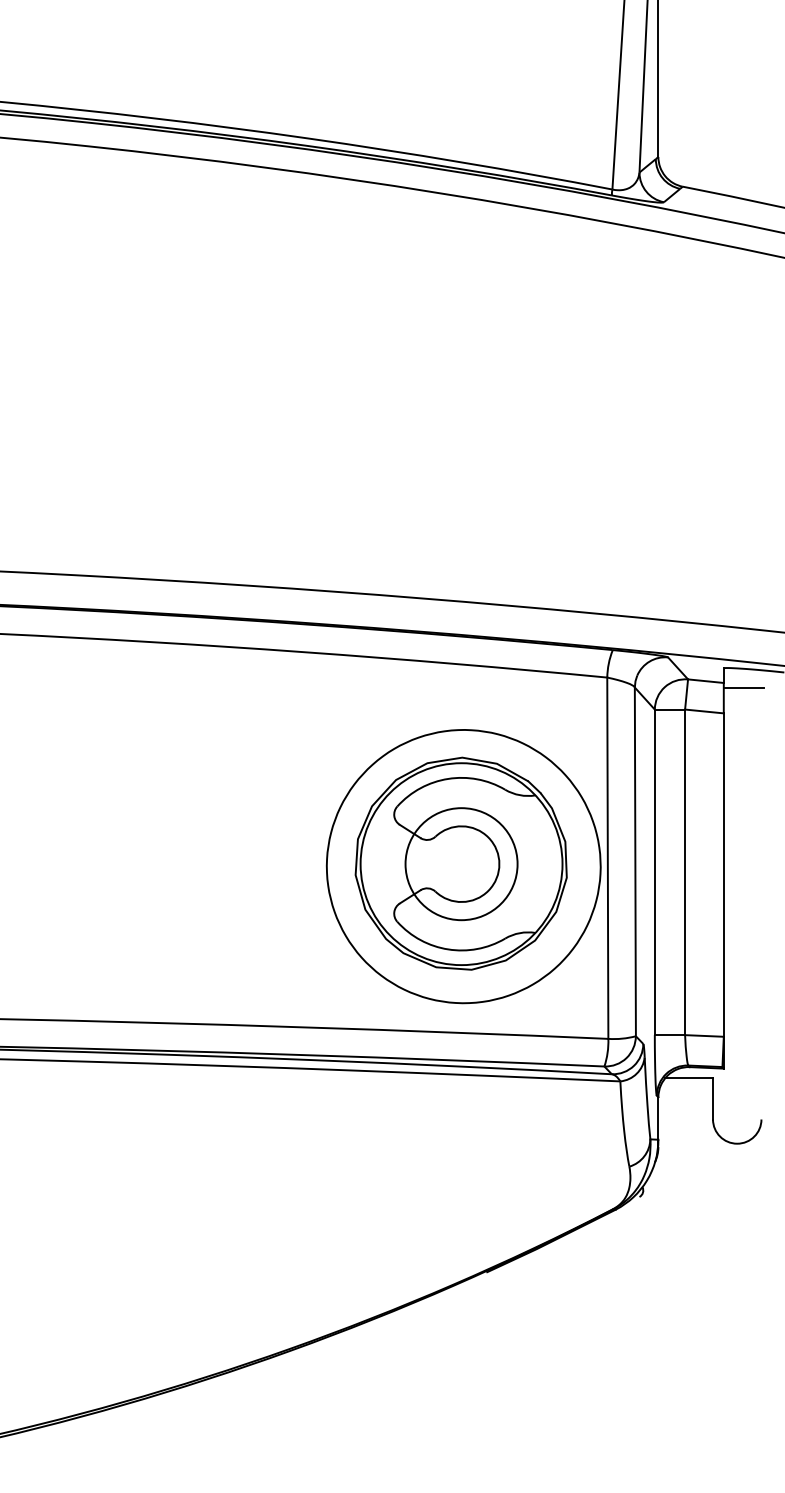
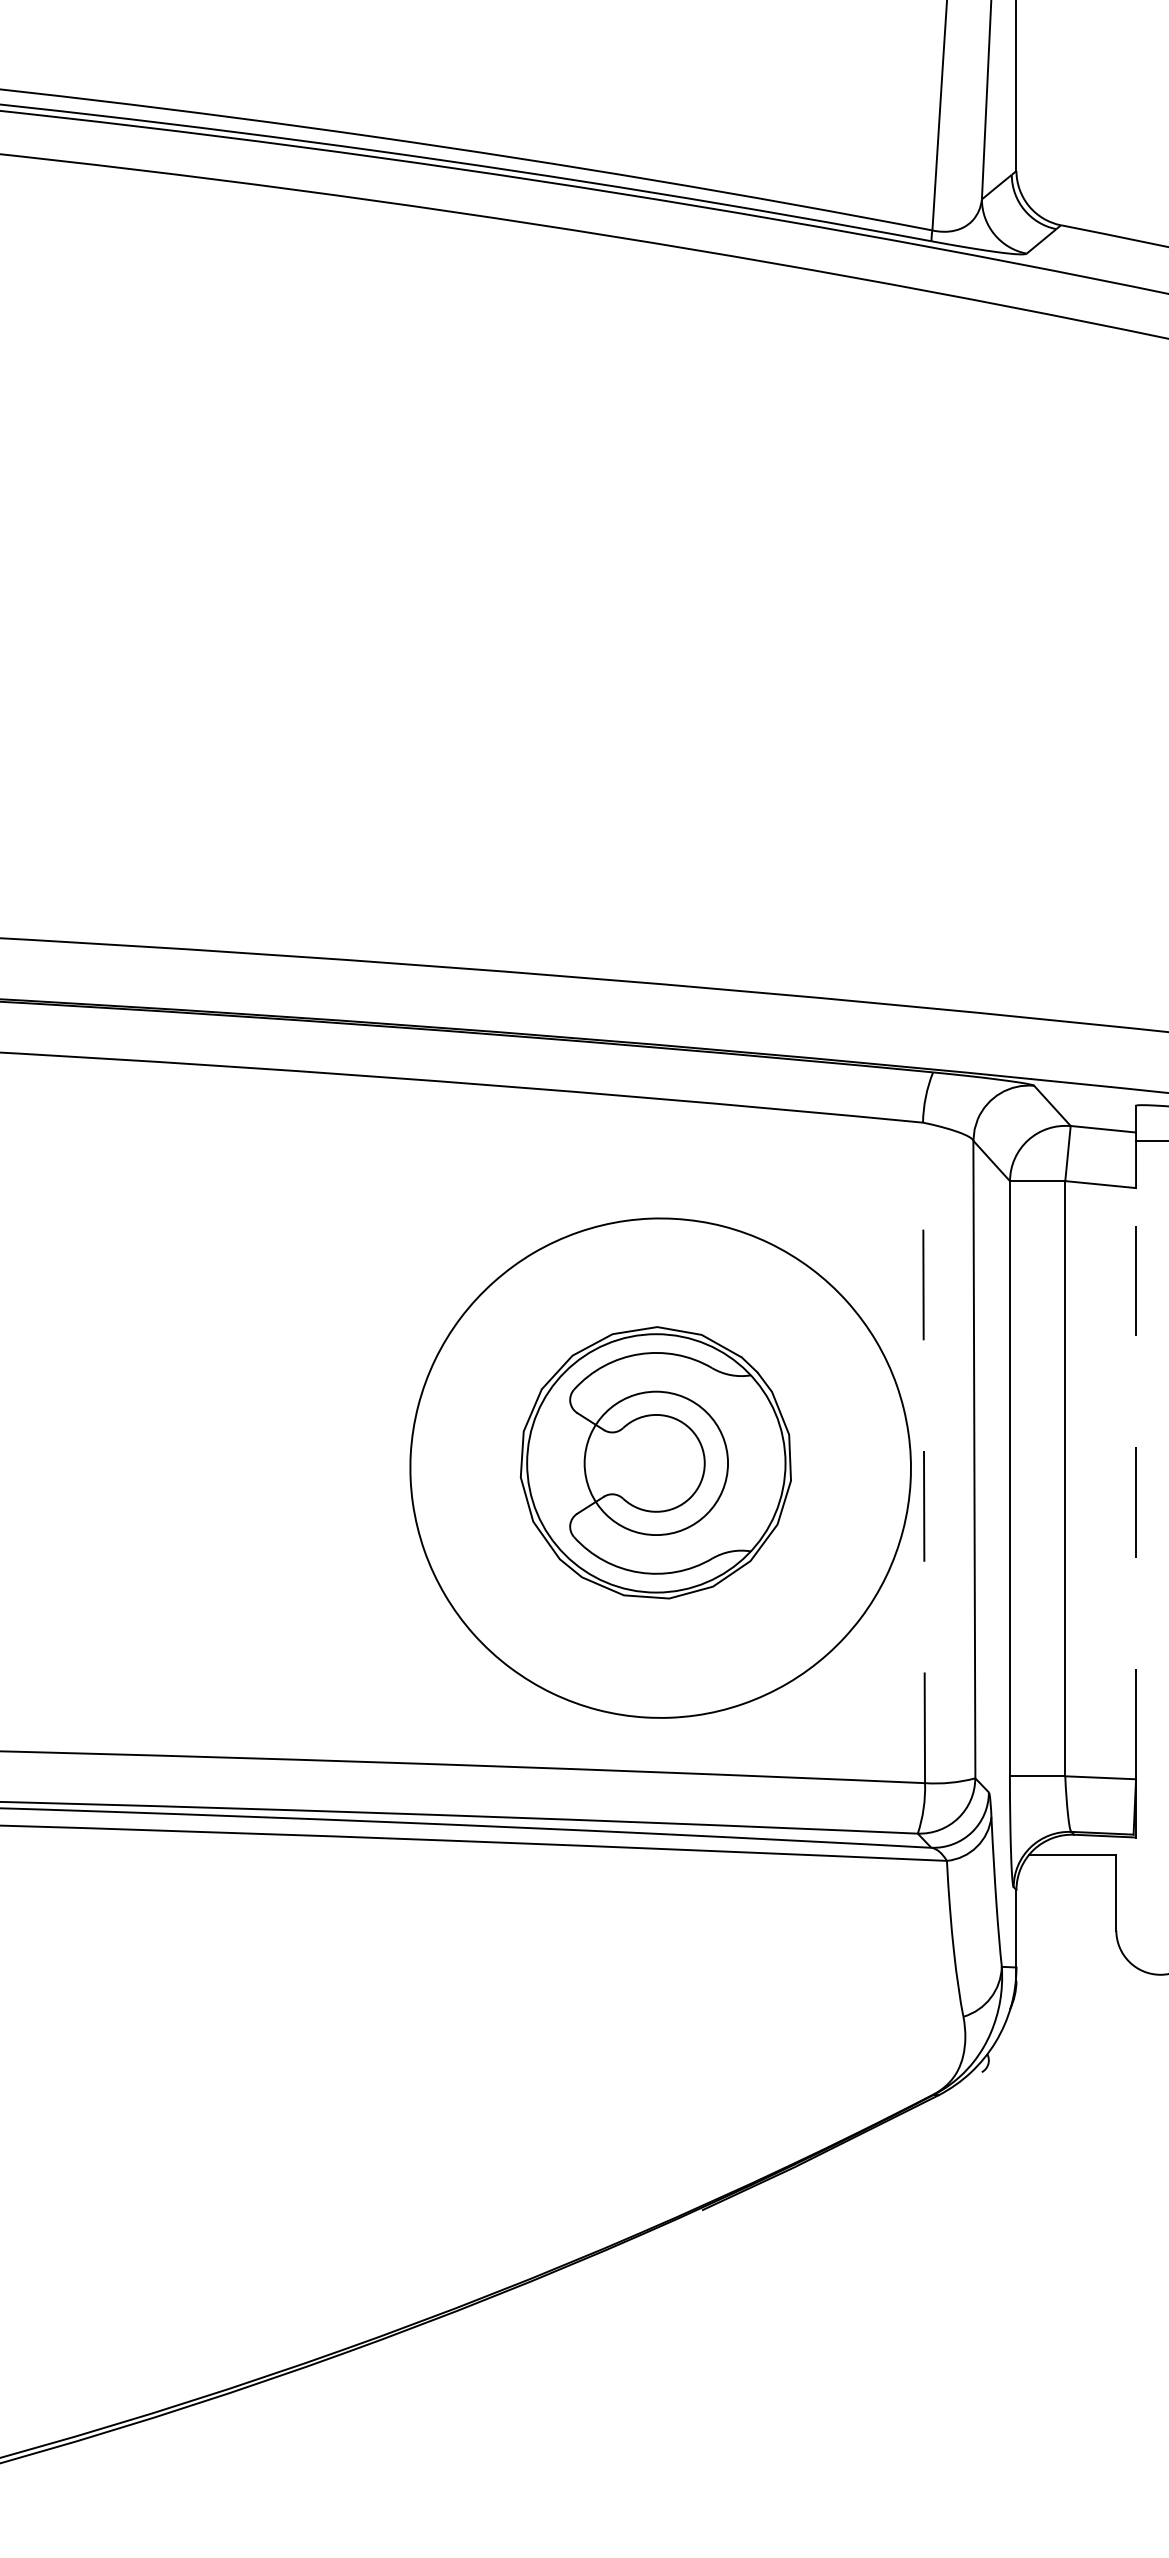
line: (607, 858) -> (923, 1453), solid -> dashed
part: (460, 863) -> (654, 1462), size x0.7
line: (723, 875) -> (1135, 1484), solid -> dashed

